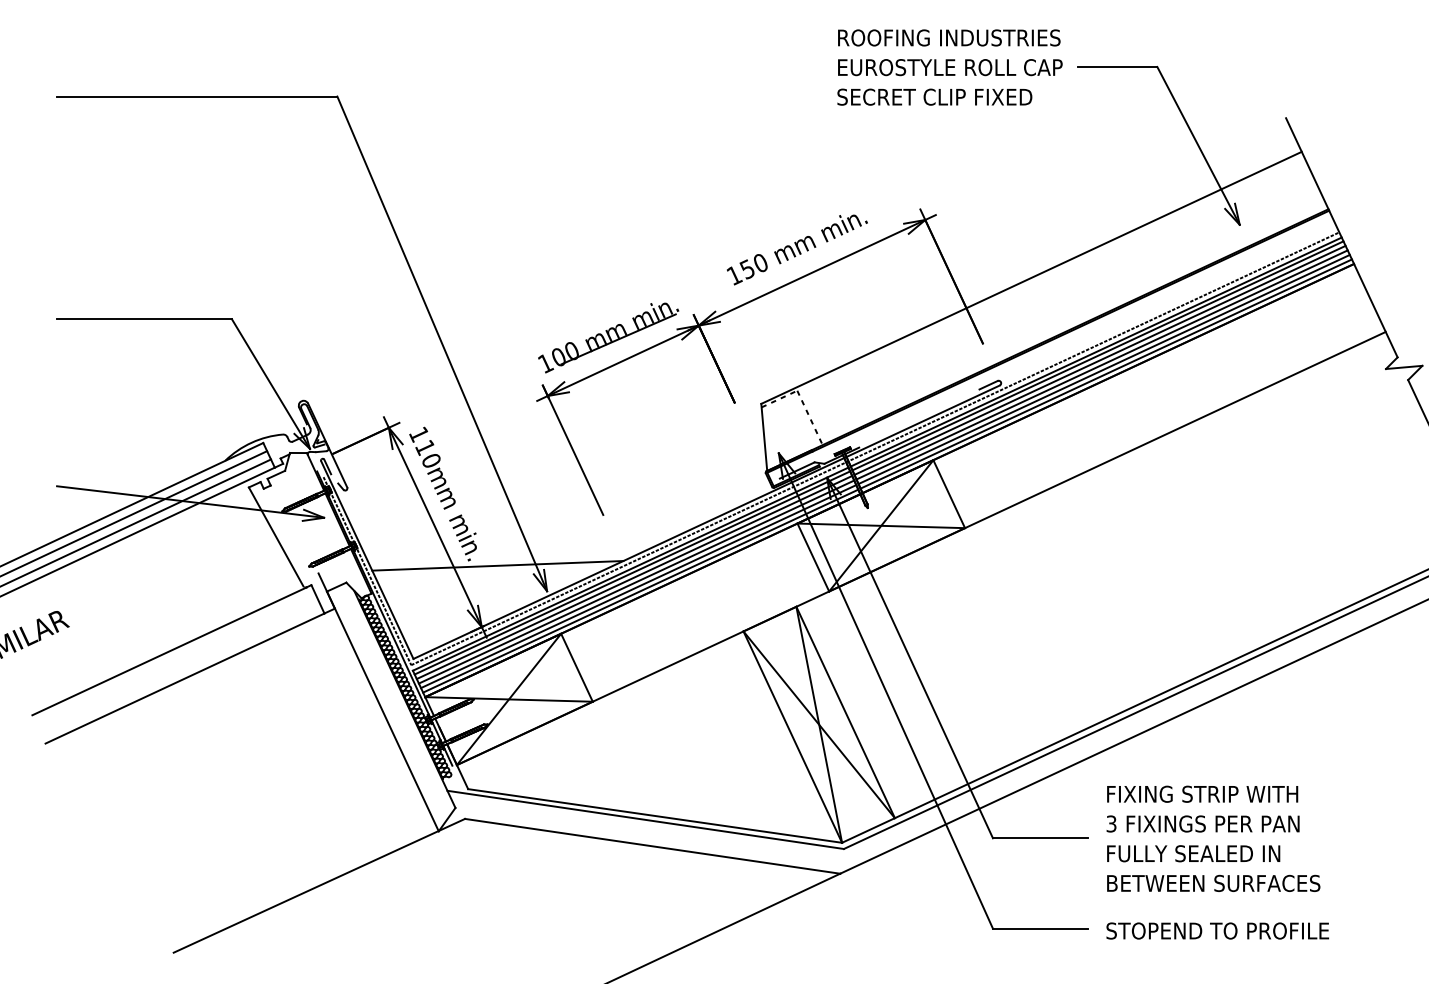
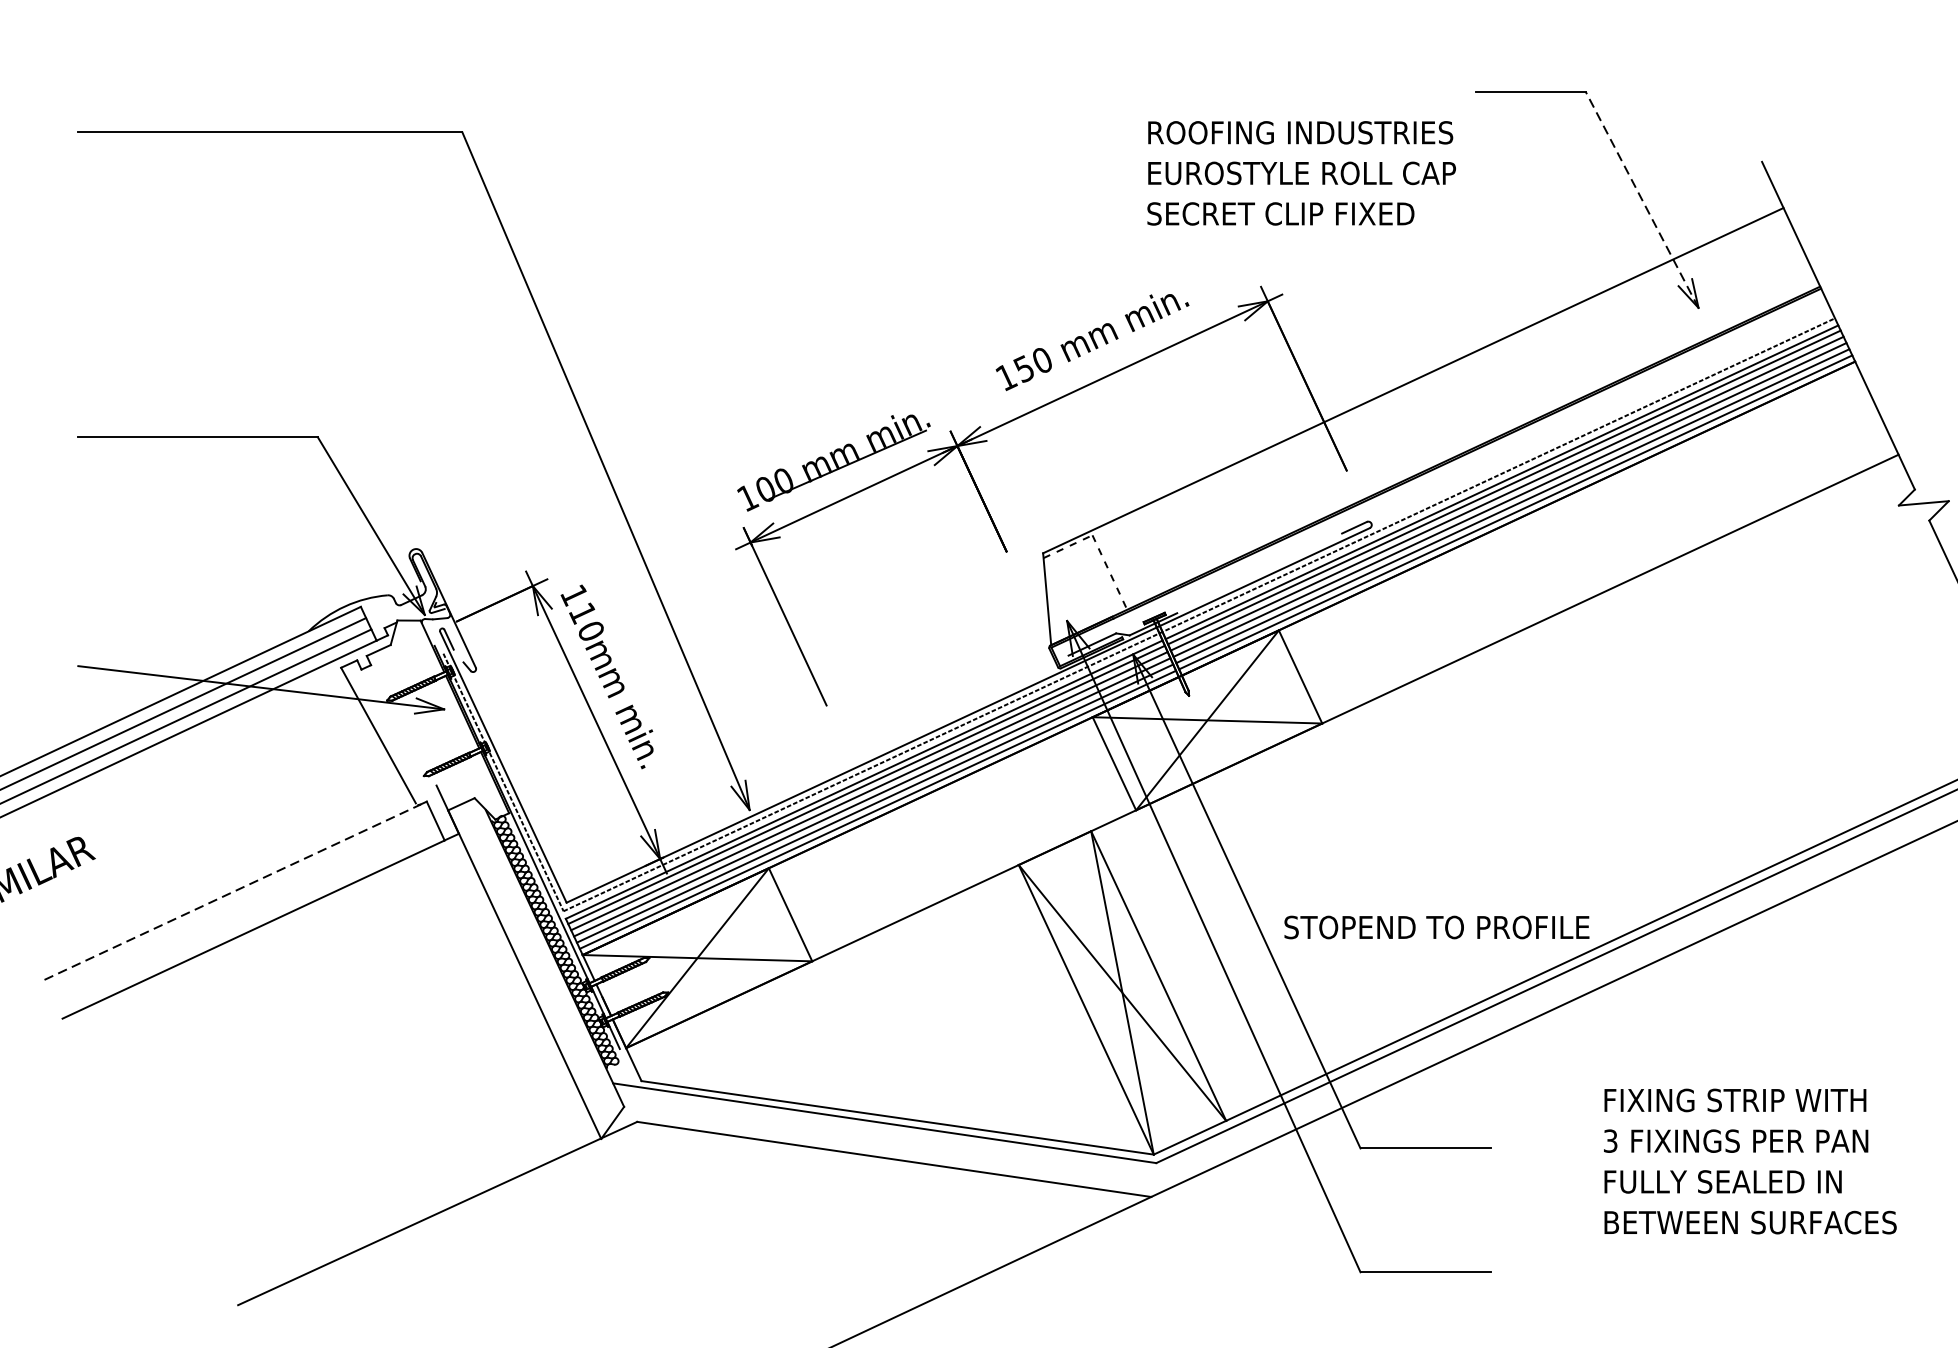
text: (949, 67) -> (1300, 173), moved
line: (1198, 145) -> (1642, 199), solid -> dashed
line: (497, 565) -> (681, 774), removed
line: (169, 651) -> (232, 892), solid -> dashed
text: (1213, 838) -> (1750, 1161), moved
text: (1217, 930) -> (1436, 926), moved

